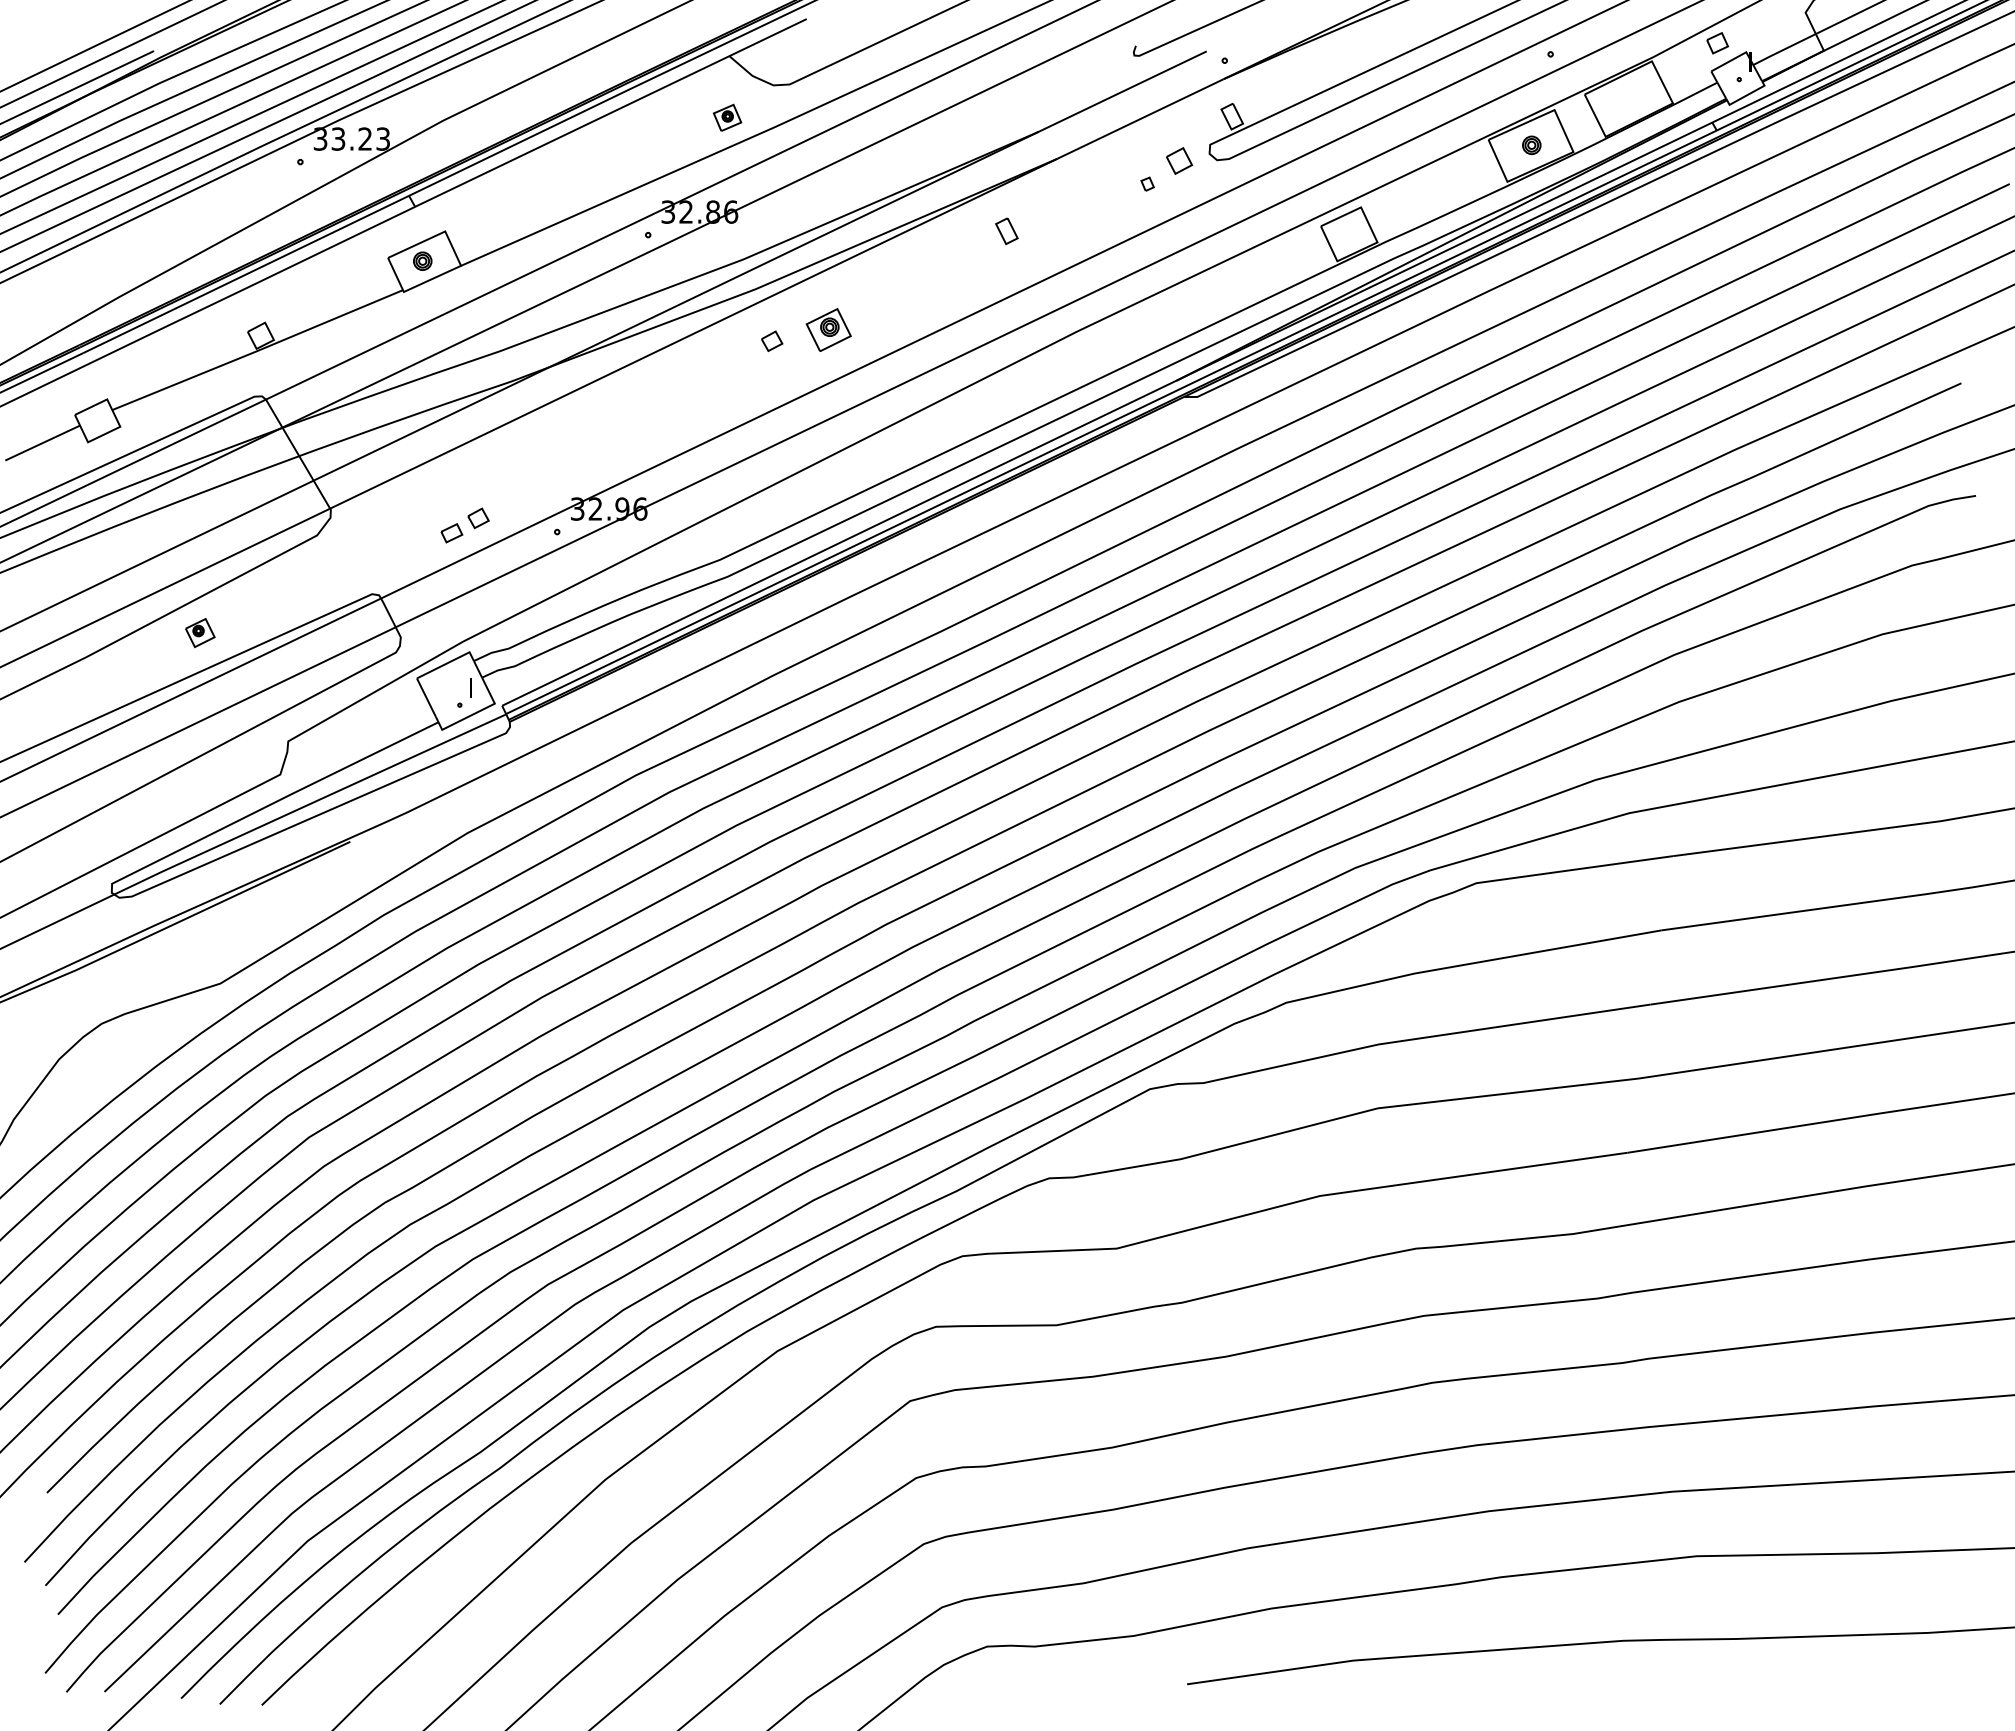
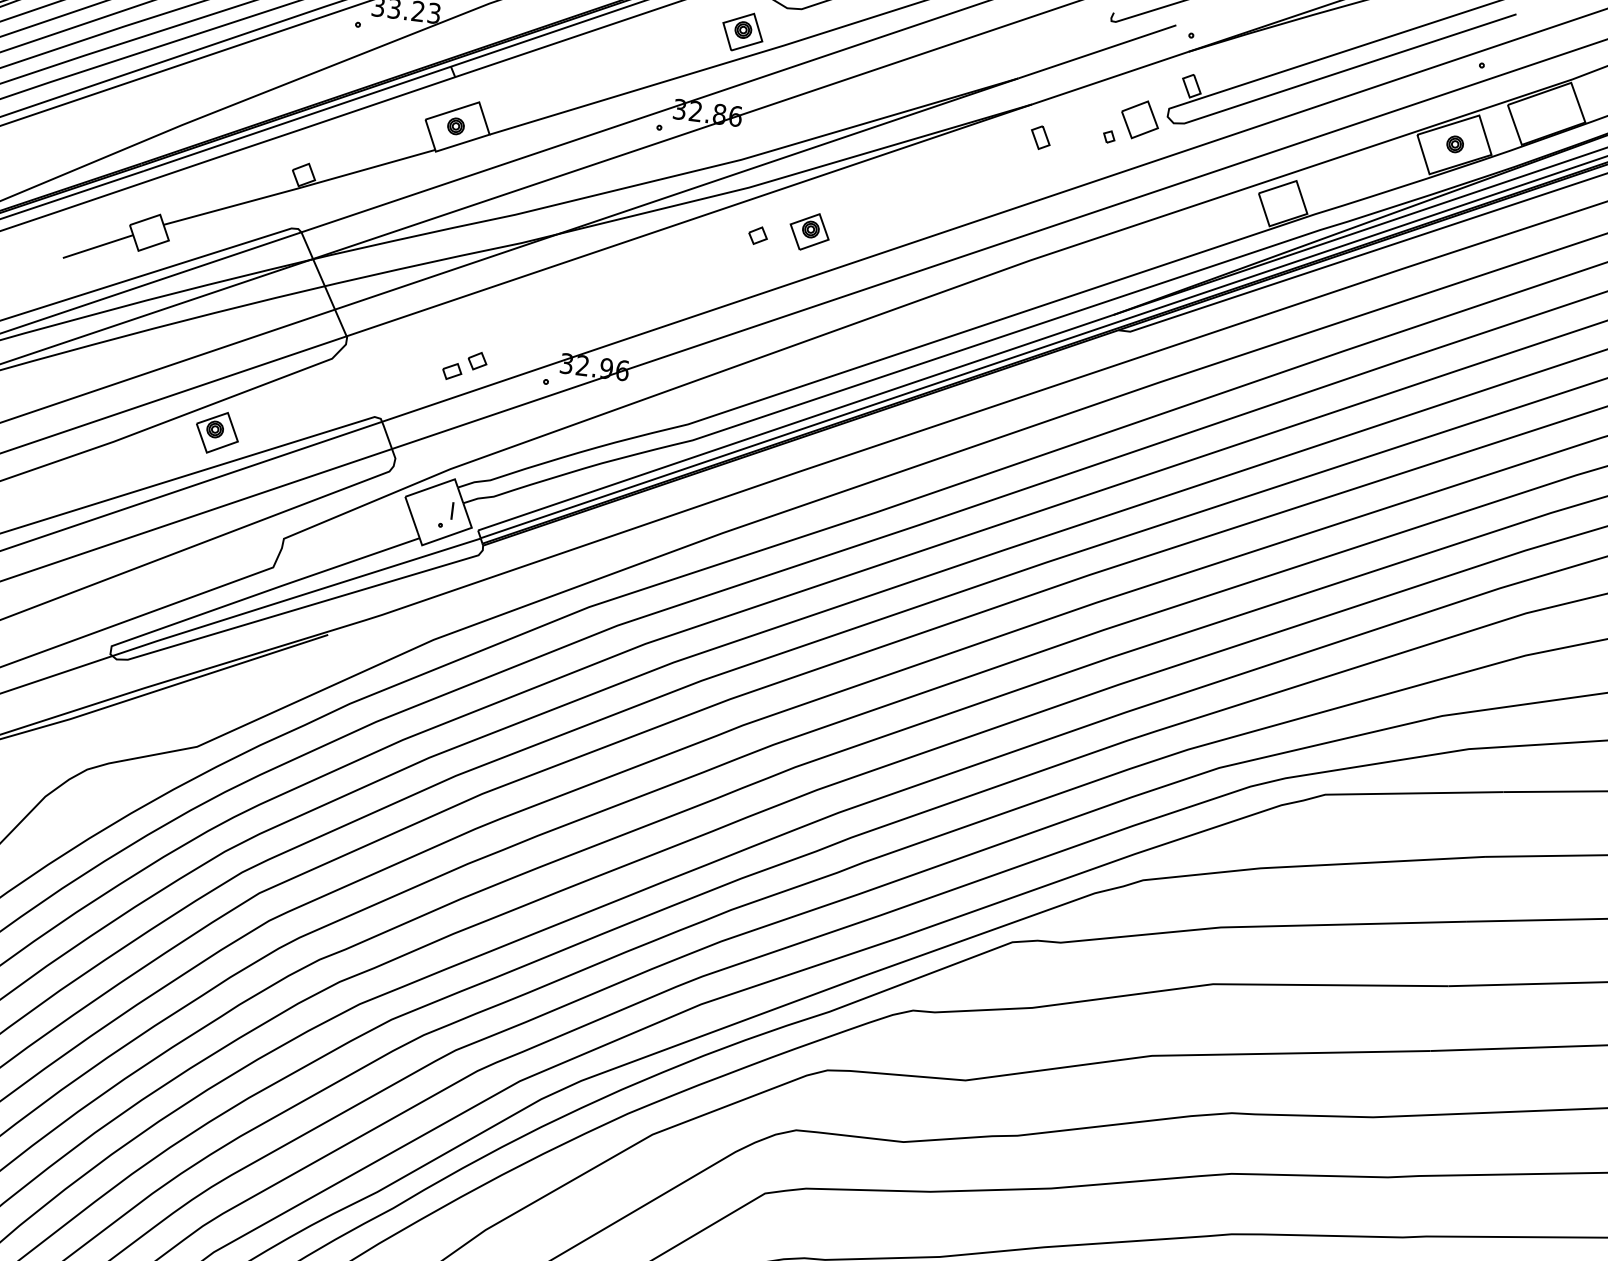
part: (727, 117) -> (742, 31), size x1.67
part: (1179, 160) -> (1140, 119), size x1.67
part: (1006, 231) -> (1040, 137), moved
part: (200, 632) -> (217, 432), size x1.67

